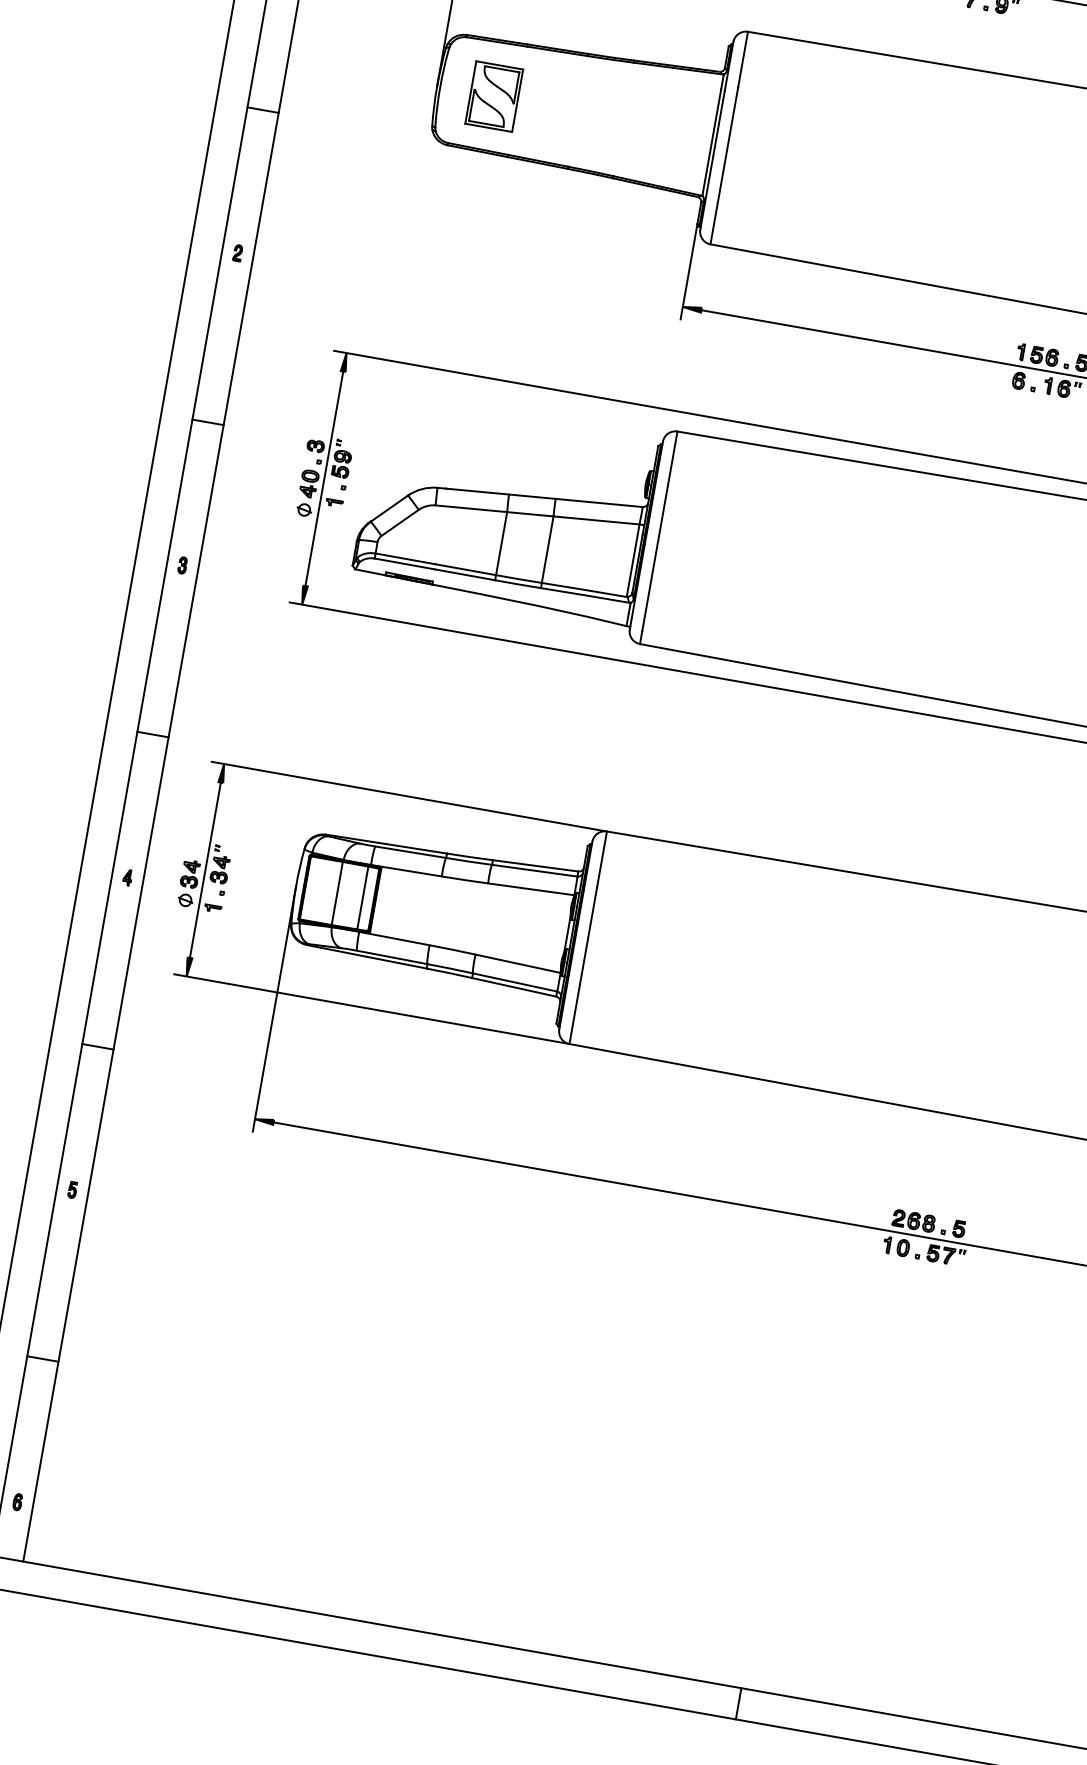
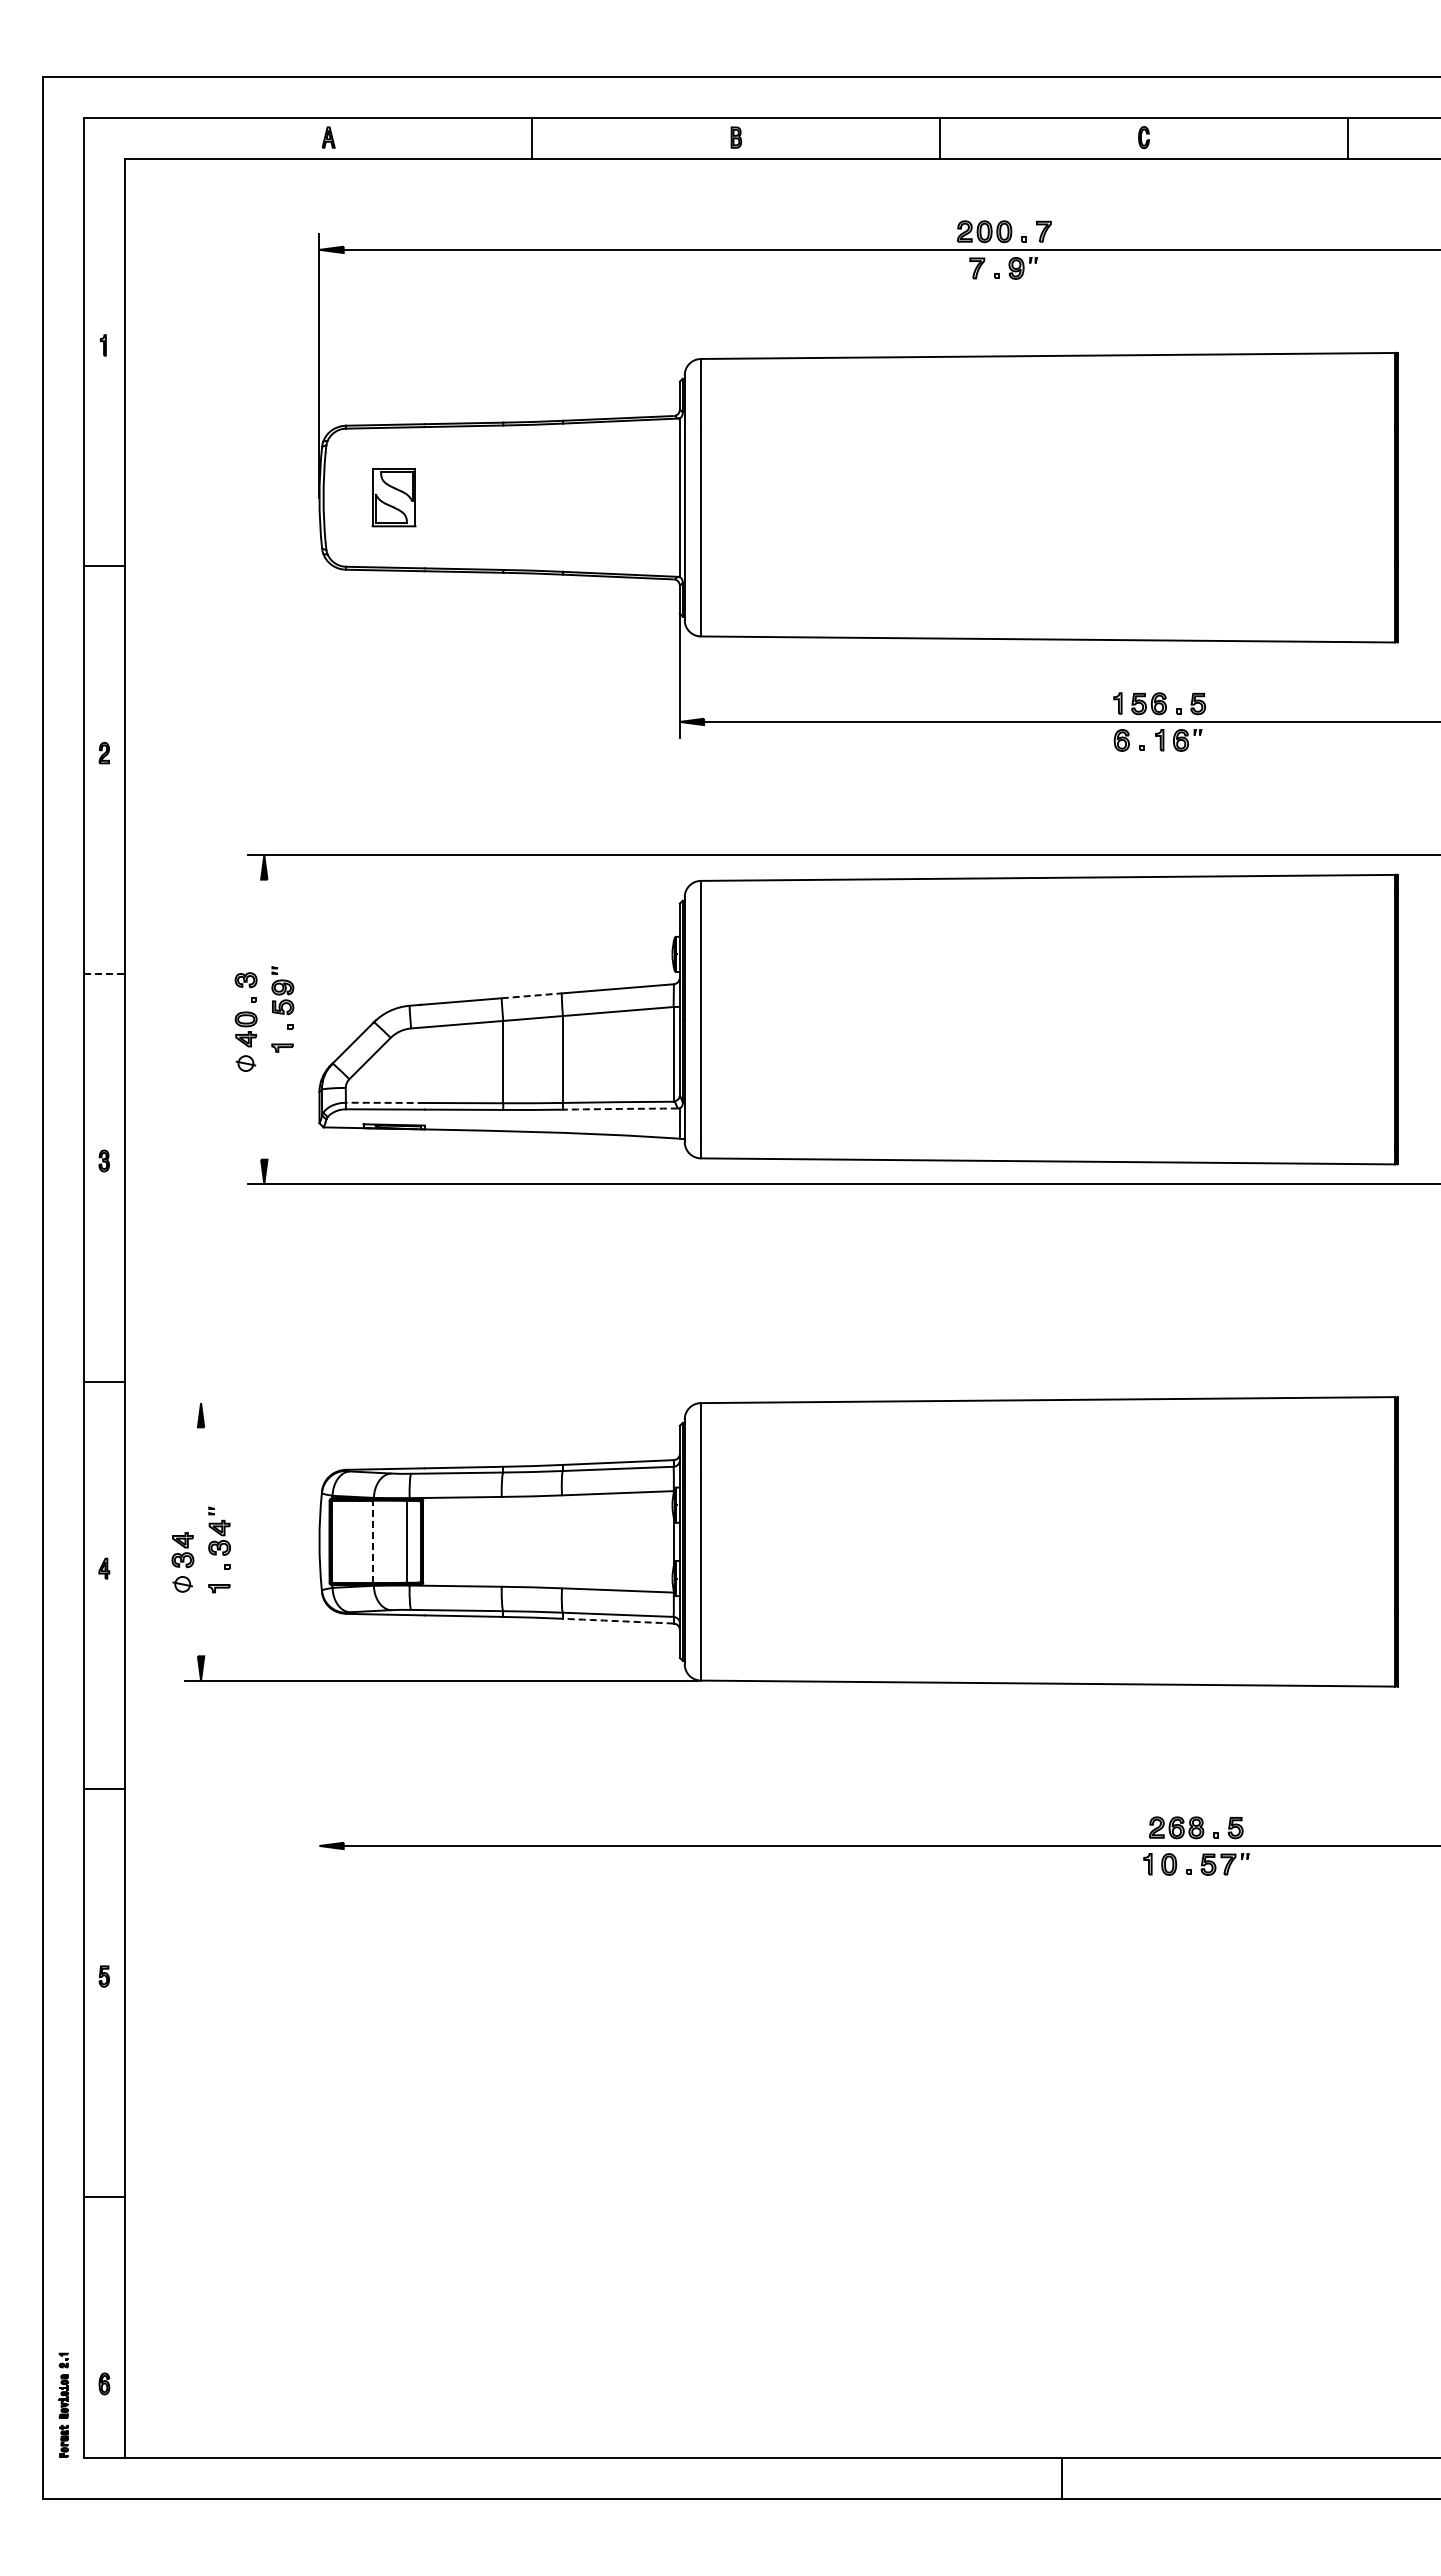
part: (493, 96) -> (393, 497), size x0.7
line: (208, 422) -> (104, 974), solid -> dashed
line: (324, 478) -> (264, 1019), removed
line: (533, 496) -> (532, 995), solid -> dashed
line: (405, 558) -> (384, 1102), solid -> dashed
arc: (585, 594) -> (620, 1108), solid -> dashed
line: (407, 796) -> (440, 1403), removed
line: (205, 870) -> (201, 1541), removed
line: (337, 893) -> (373, 1541), solid -> dashed
arc: (514, 987) -> (618, 1621), solid -> dashed
line: (274, 1008) -> (319, 1701), removed

